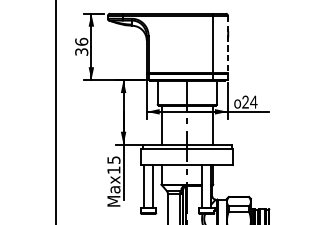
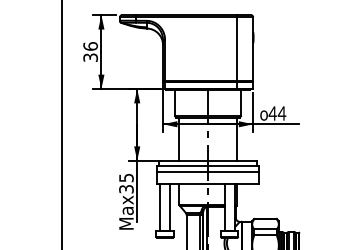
line: (228, 44) -> (253, 49), dashed -> solid
text: (245, 102) -> (272, 113), 24 -> 44
line: (186, 154) -> (207, 171), added
text: (113, 170) -> (126, 189), Max15 -> Max35

